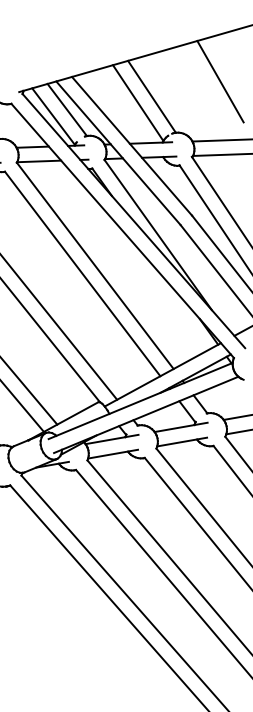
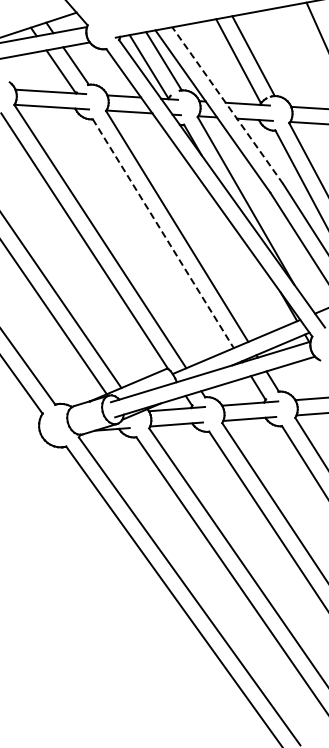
line: (131, 146) -> (227, 105), solid -> dashed
line: (82, 274) -> (163, 234), solid -> dashed

